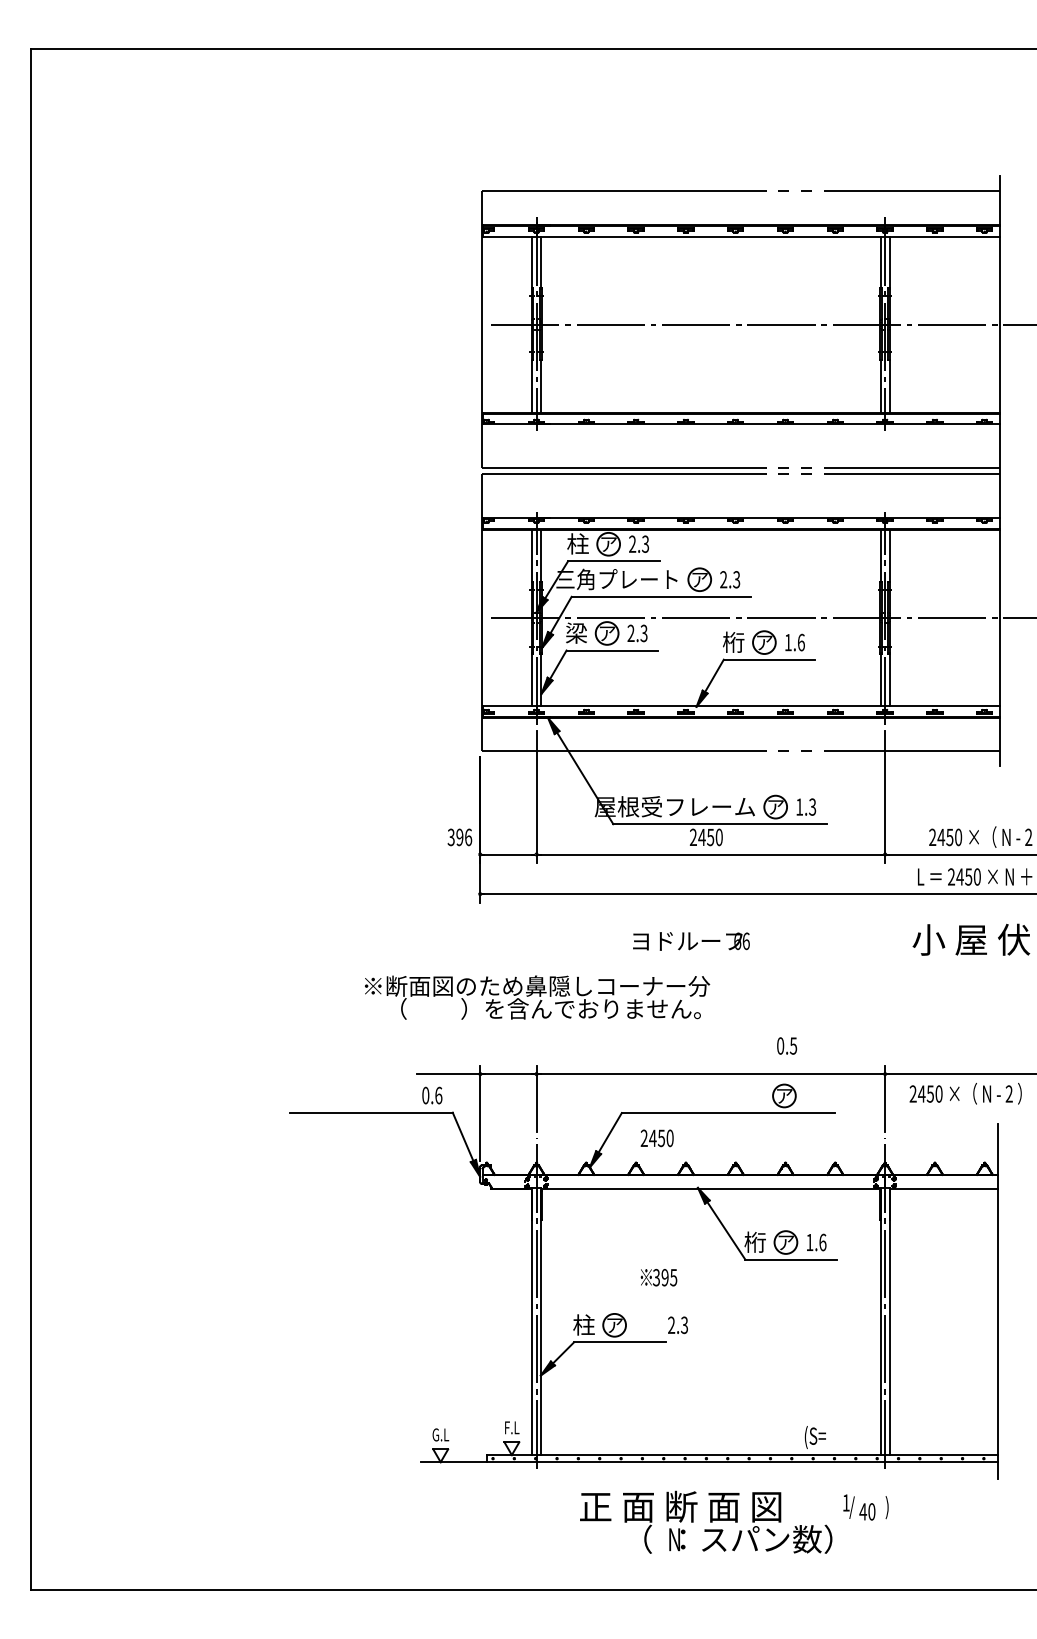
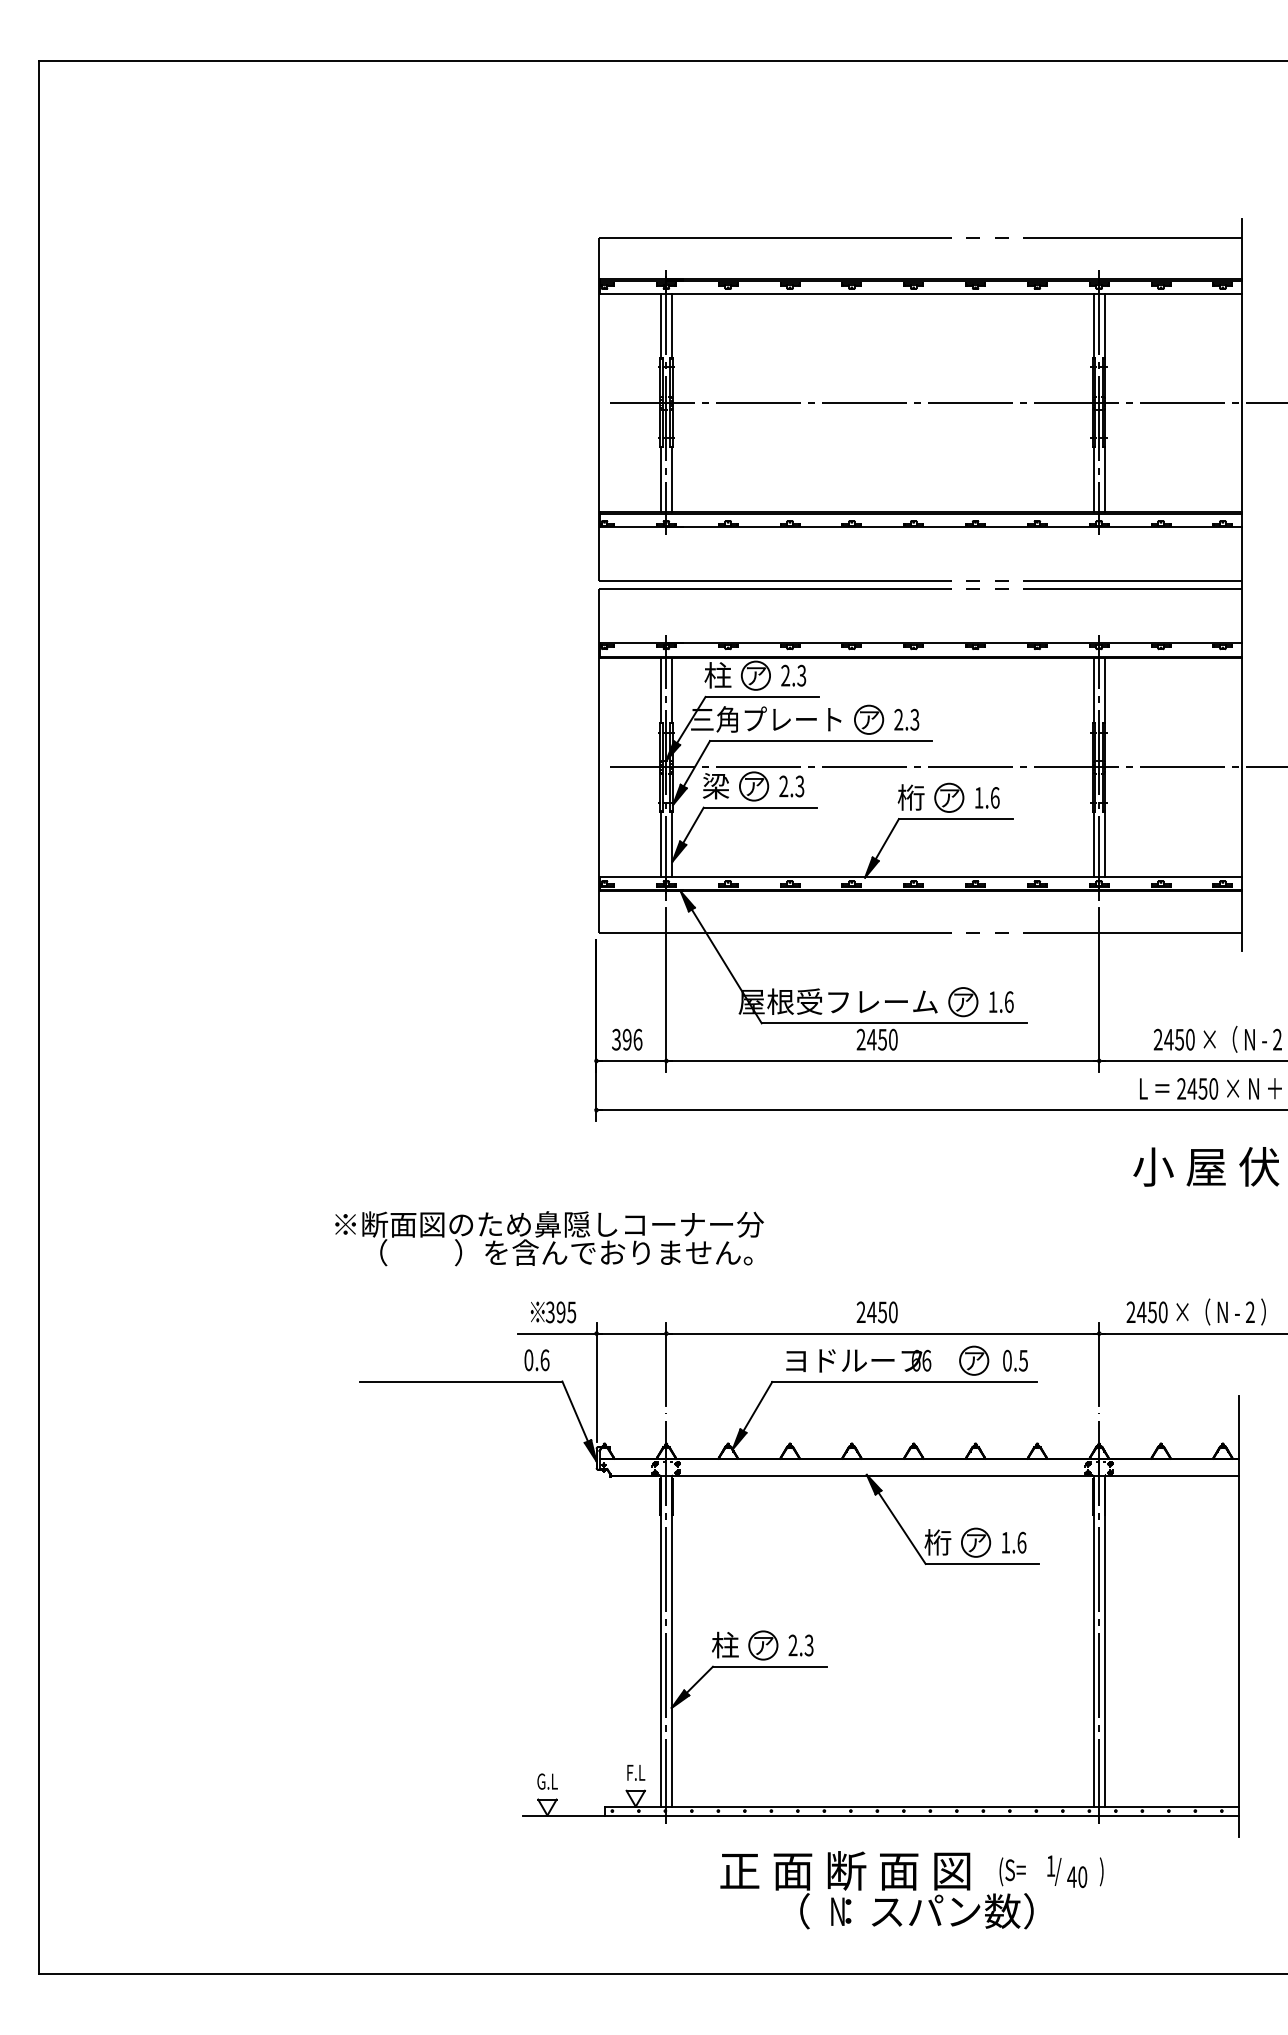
text: (812, 806) -> (1008, 1001), 1.3 -> 1.6
text: (460, 837) -> (627, 1039), moved
text: (691, 941) -> (858, 1360), moved
text: (537, 997) -> (549, 1238), moved
text: (787, 1045) -> (1015, 1360), moved
text: (965, 1093) -> (1195, 1311), moved
text: (656, 1138) -> (876, 1312), moved
text: (659, 1277) -> (553, 1312), moved
text: (677, 1325) -> (800, 1645), moved
text: (815, 1437) -> (1012, 1871), moved

